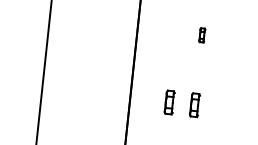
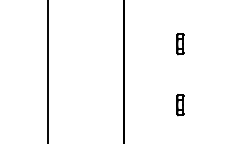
part: (202, 35) -> (180, 44), size x1.67
part: (169, 102) -> (158, 105), removed

